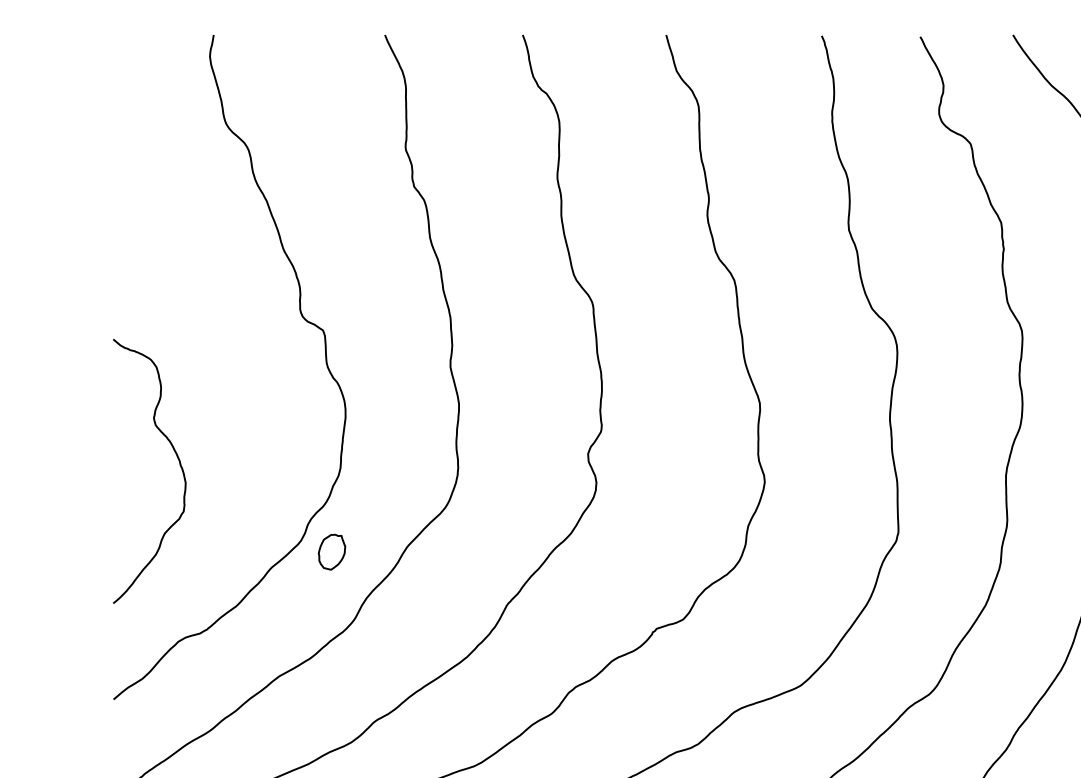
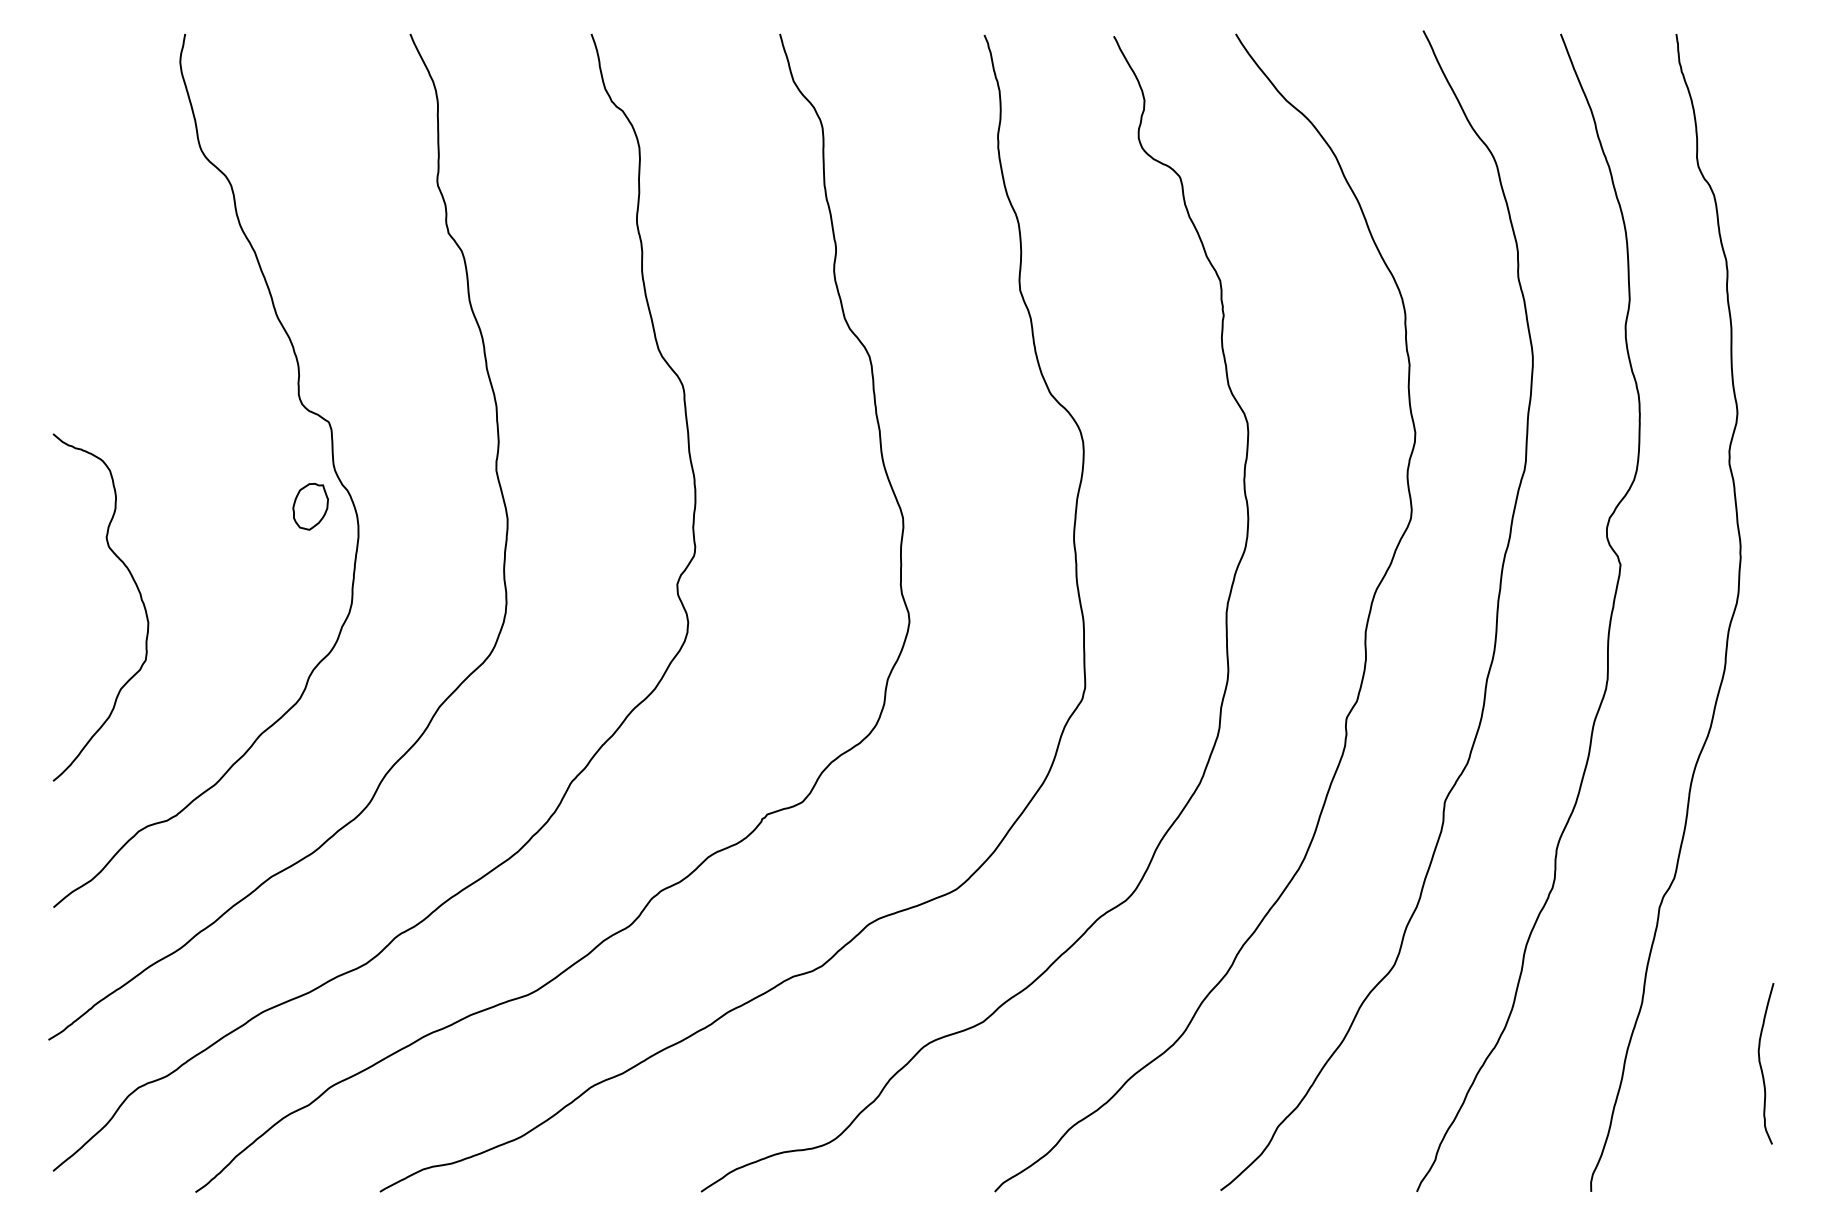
part: (331, 552) -> (310, 506), moved

